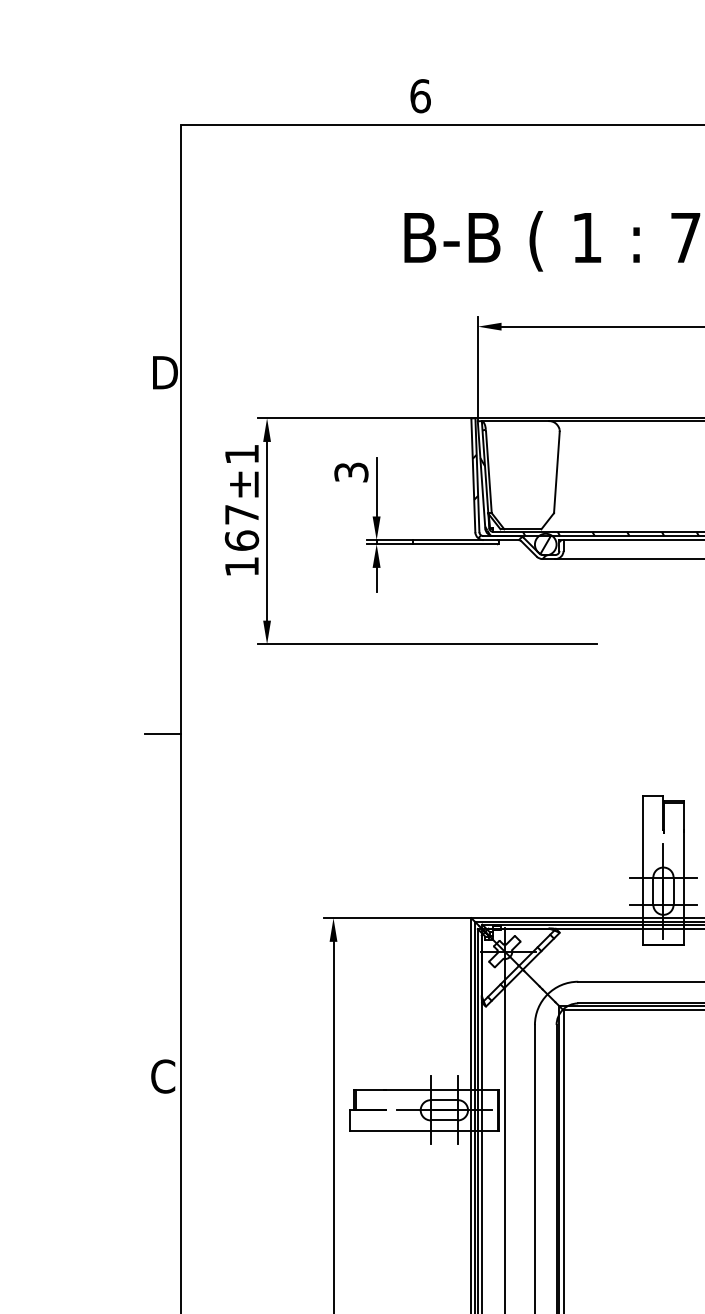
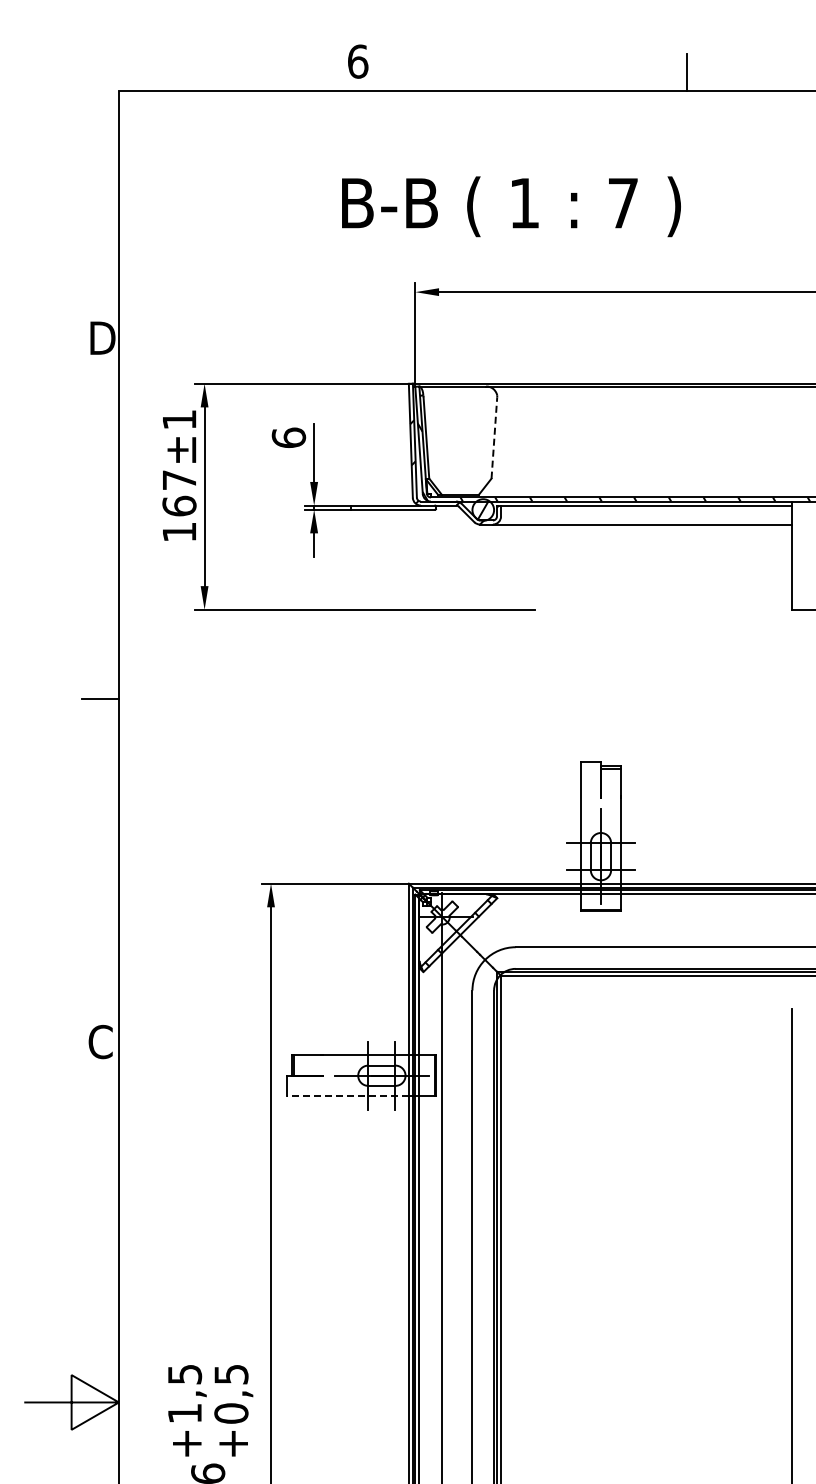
text: (350, 472) -> (288, 437), 3 -> 6
line: (556, 473) -> (494, 438), solid -> dashed
line: (410, 1131) -> (348, 1096), solid -> dashed

